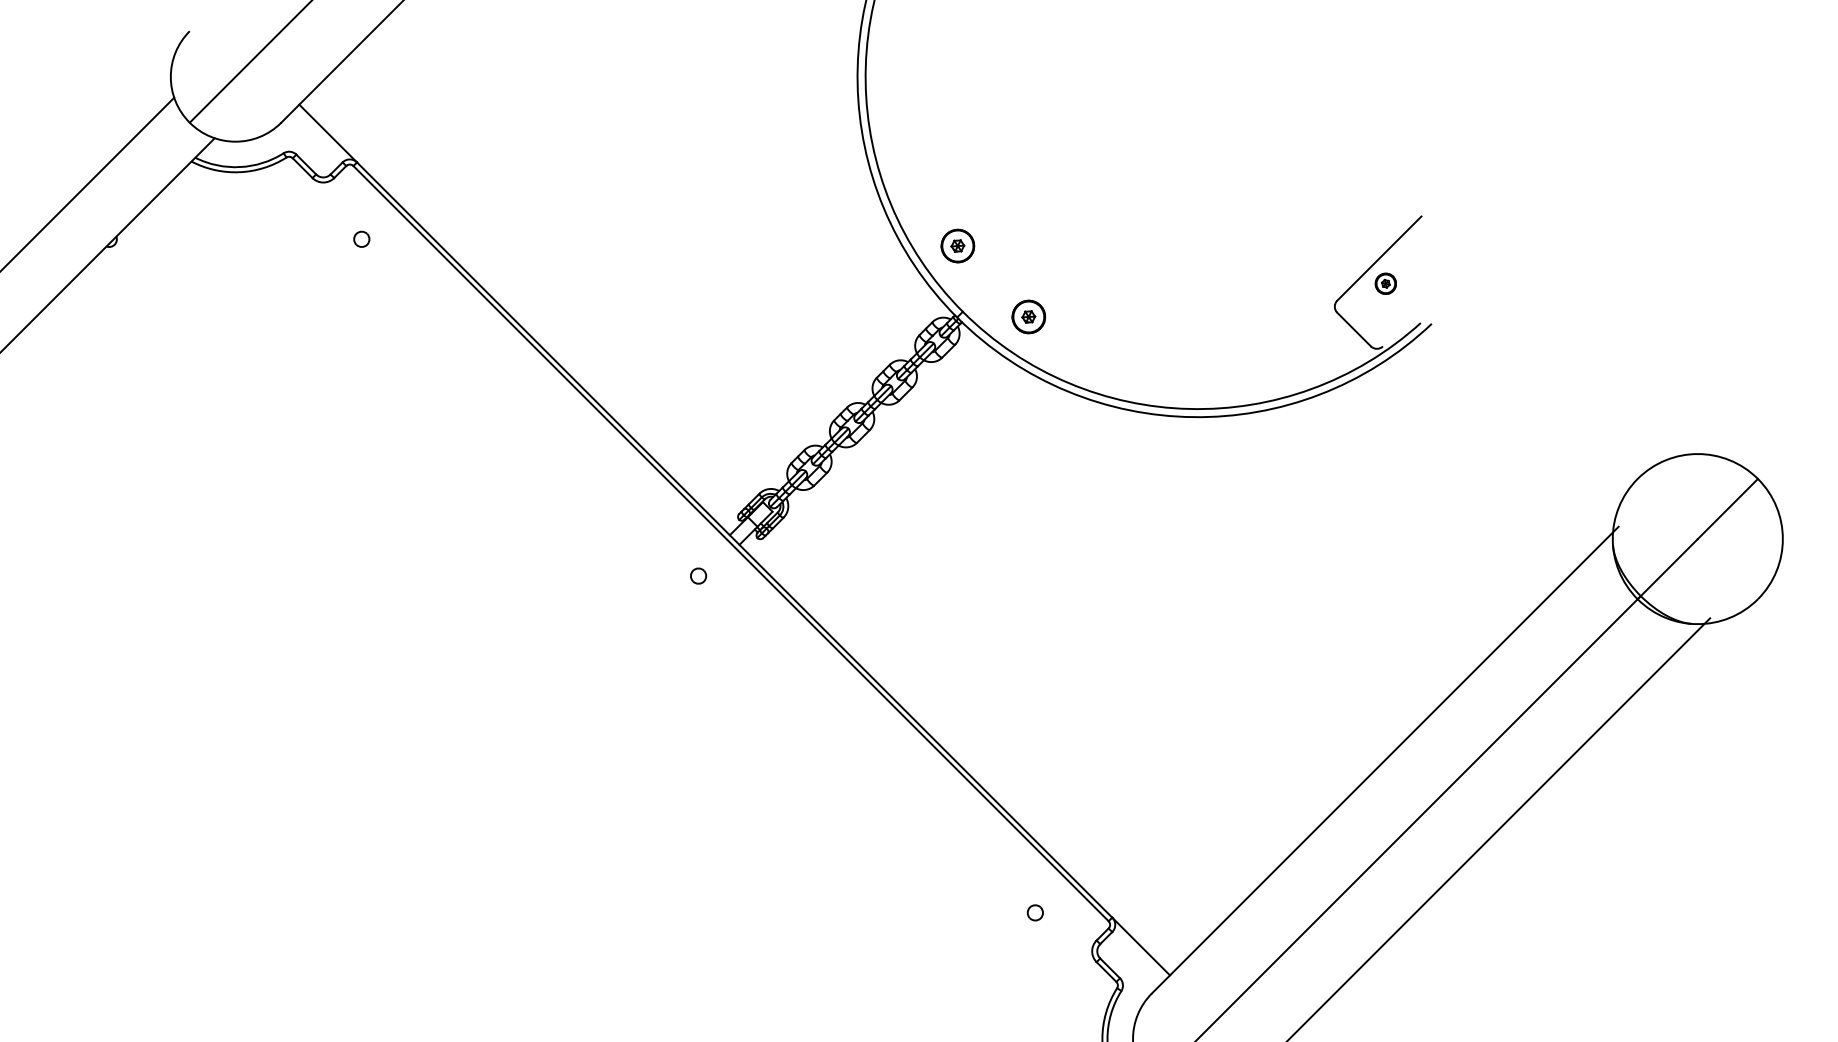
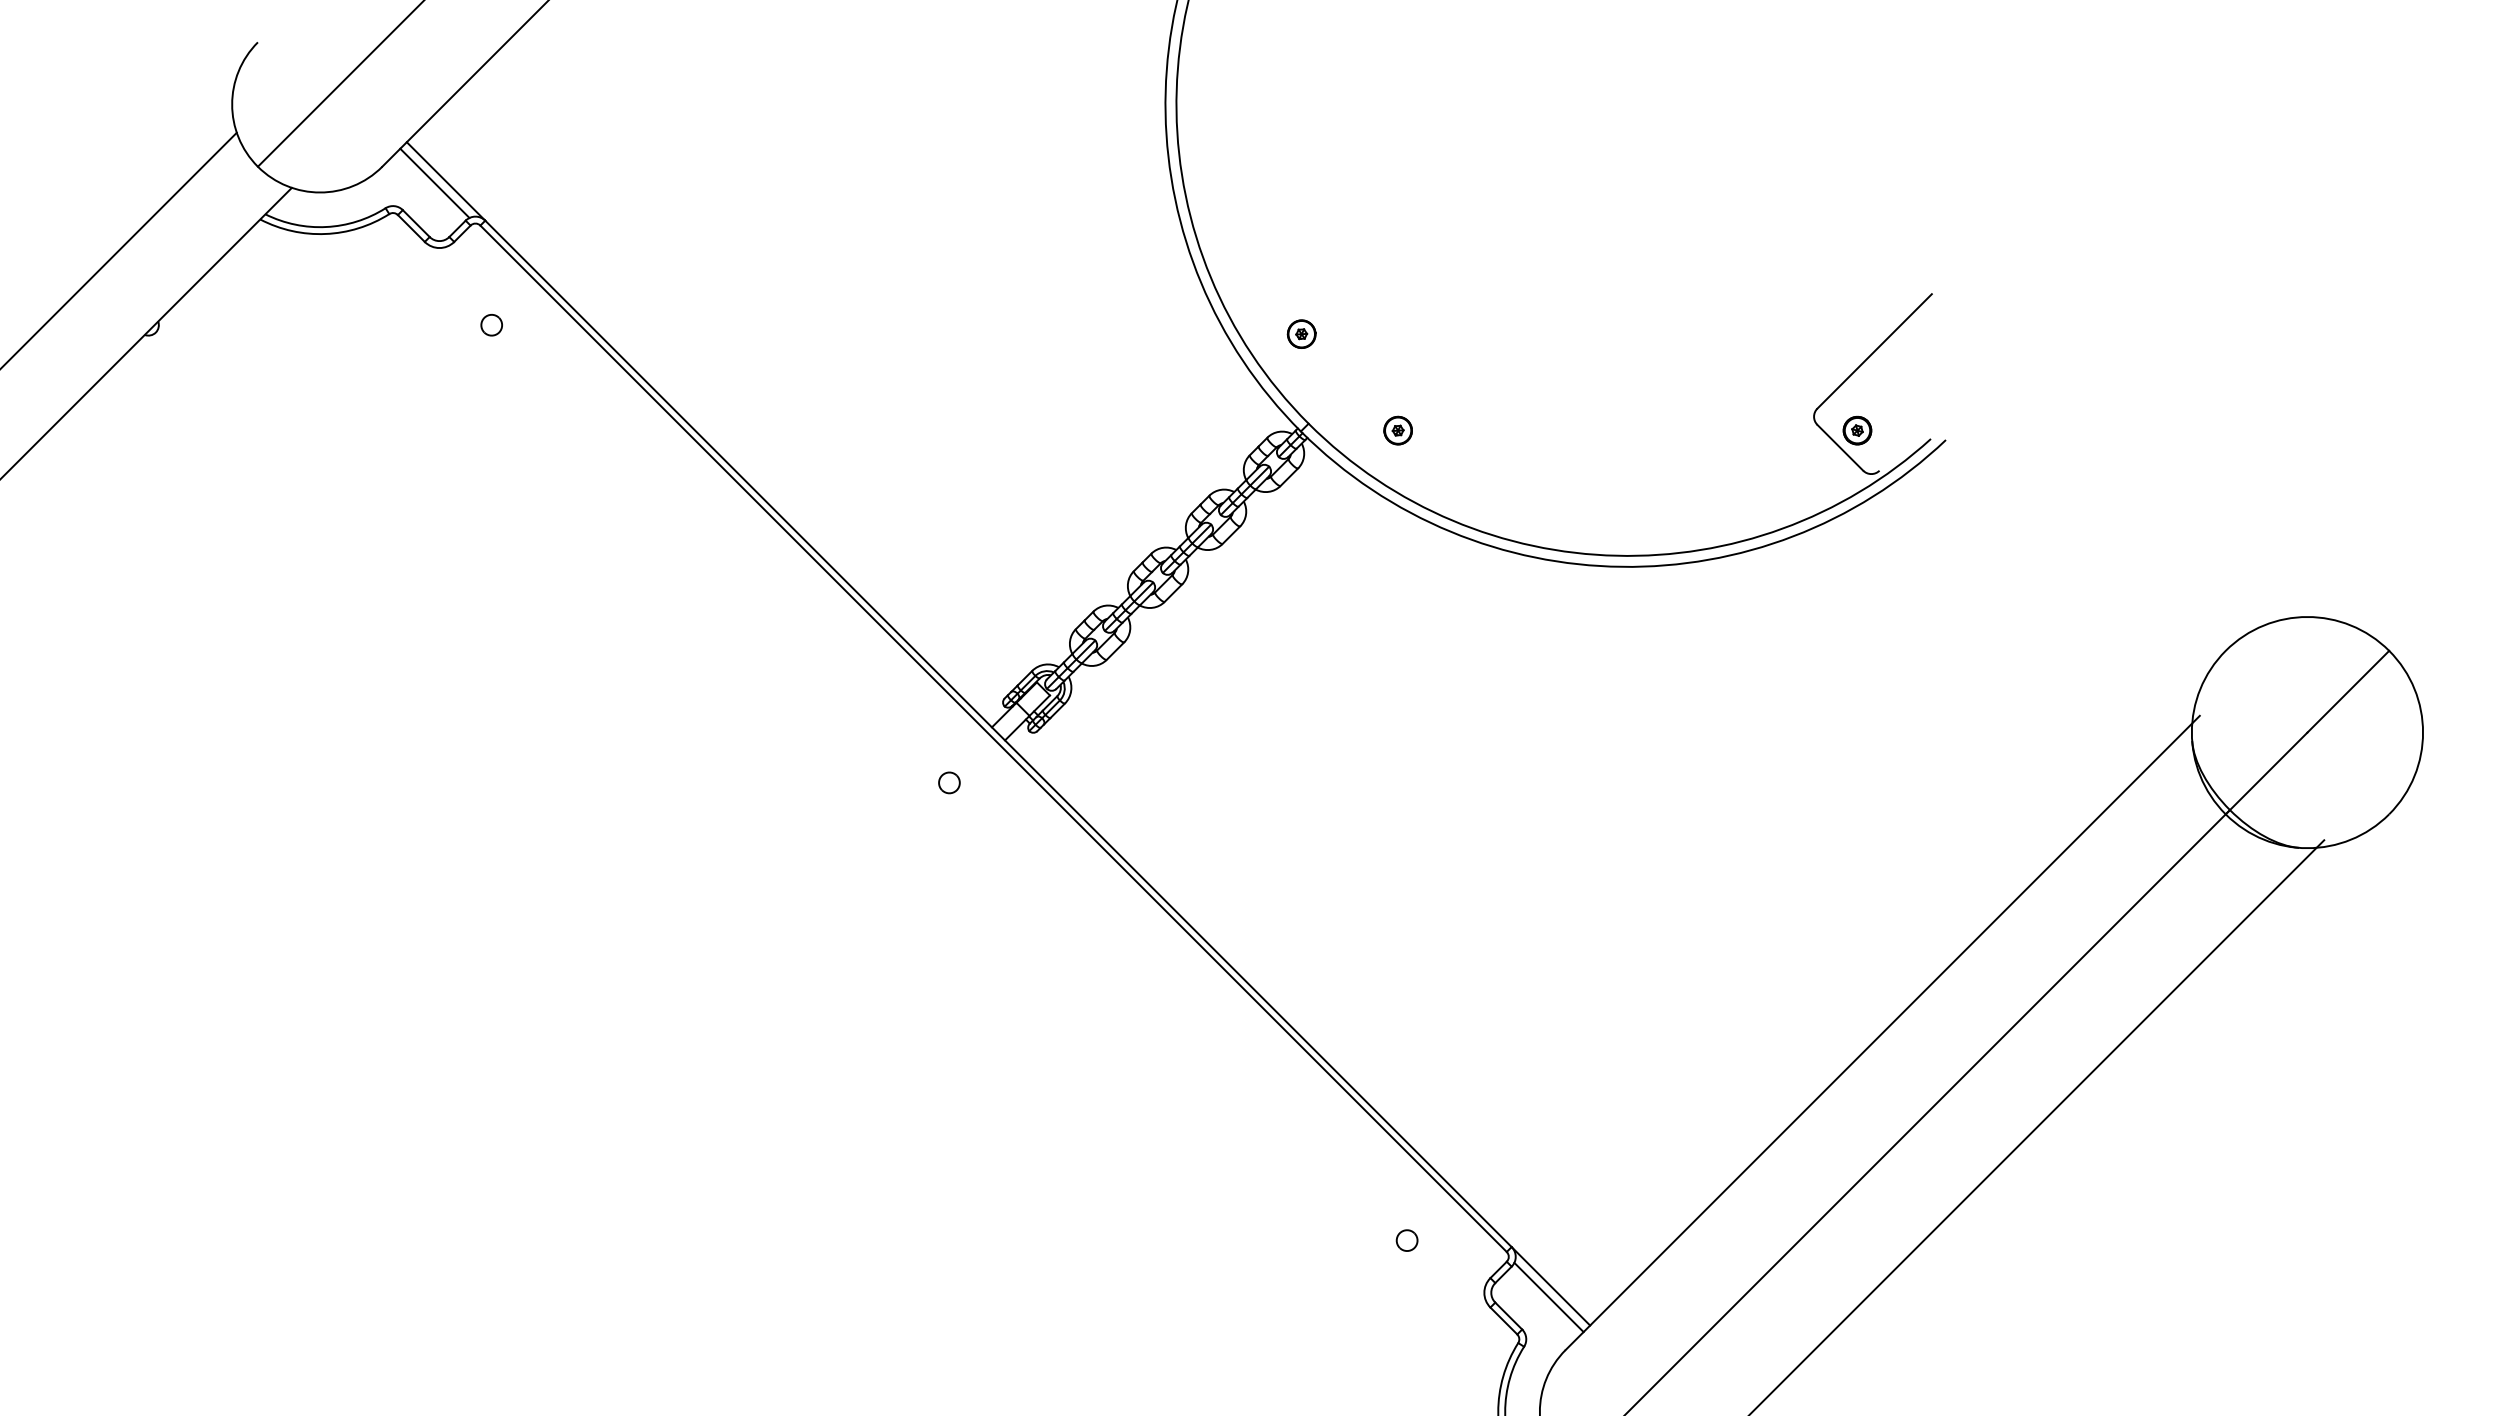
line: (319, 134) -> (434, 182), added
part: (957, 245) -> (1301, 333), size x0.62
part: (1385, 283) -> (1857, 430), moved
part: (1028, 316) -> (1397, 430), size x0.62
line: (1139, 954) -> (1548, 1297), added

